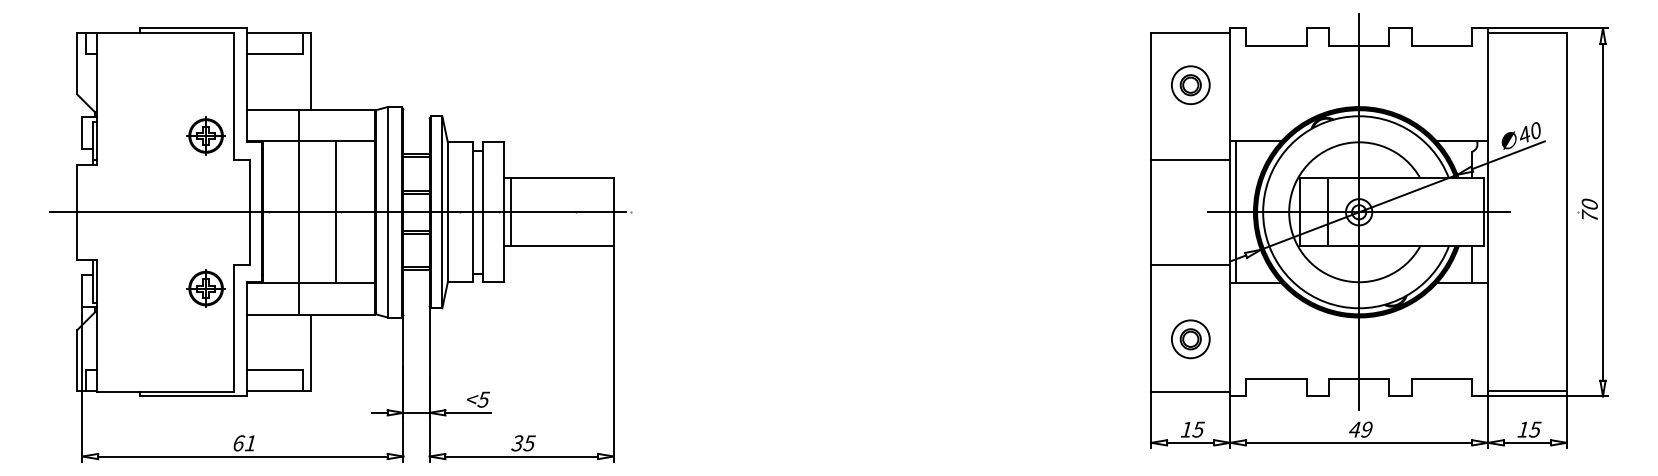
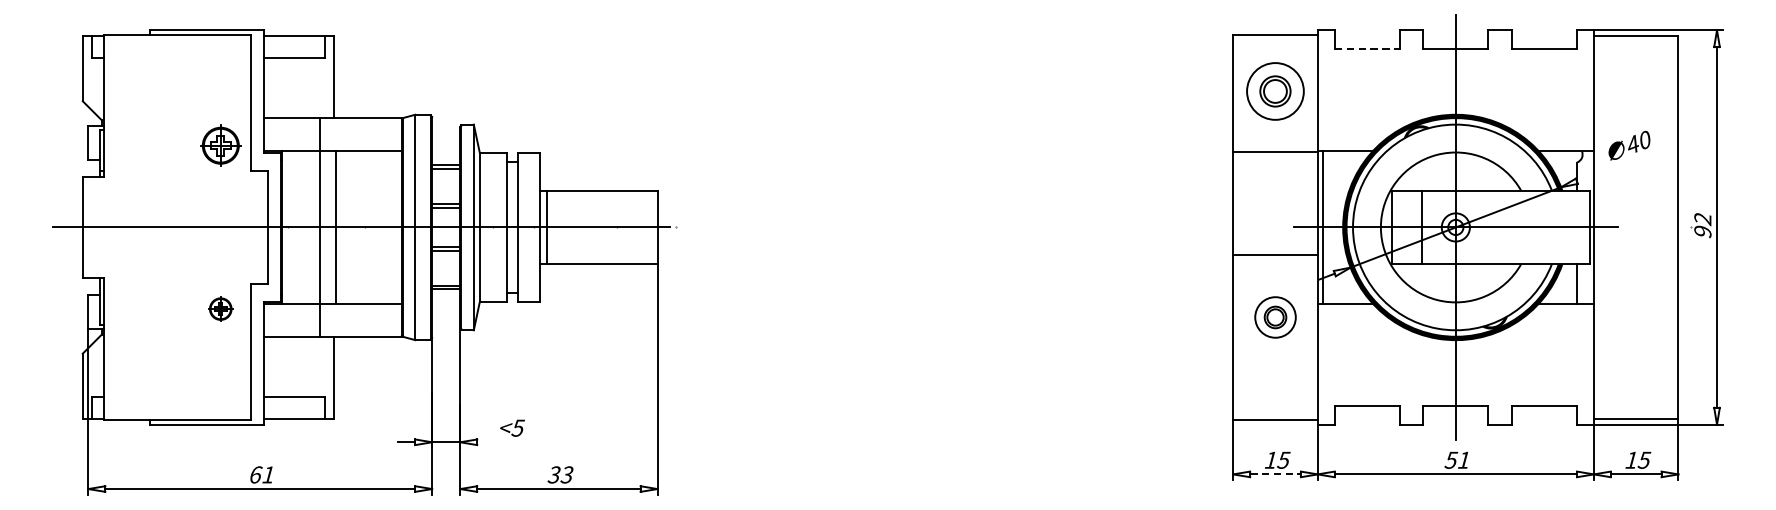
line: (1277, 45) -> (1368, 48), solid -> dashed
part: (1190, 84) -> (1275, 90), size x1.4
line: (1508, 155) -> (1615, 166), removed
line: (1190, 159) -> (1275, 151), moved
text: (1589, 210) -> (1702, 225), 70 -> 92
line: (336, 212) -> (336, 227), moved
line: (1190, 264) -> (1275, 254), moved
part: (205, 288) -> (220, 309), size x0.6
part: (1190, 339) -> (1275, 317), moved
line: (467, 412) -> (500, 441), removed
text: (1360, 429) -> (1457, 460), 49 -> 51
text: (529, 442) -> (567, 474), 35 -> 33
line: (1190, 442) -> (1275, 474), solid -> dashed

